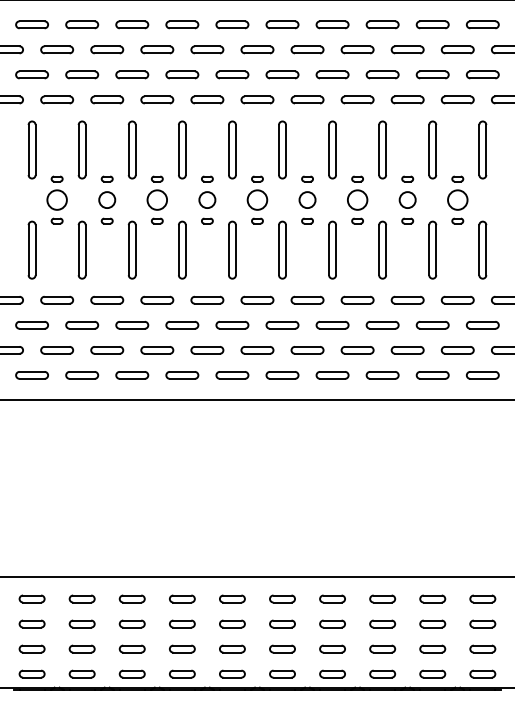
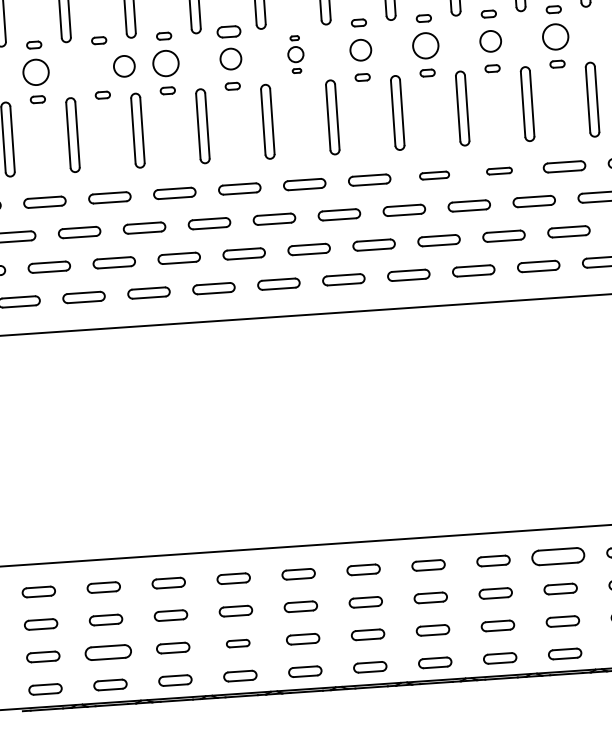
part: (207, 178) -> (229, 31), size x1.6
circle: (107, 199) -> (124, 65), moved
part: (257, 199) -> (295, 53), size x0.6
part: (357, 299) -> (434, 174), size x0.7
part: (407, 299) -> (499, 170), size x0.6
part: (432, 598) -> (558, 555), size x1.6
part: (81, 648) -> (107, 651), size x1.4
part: (182, 648) -> (238, 642), size x0.7

